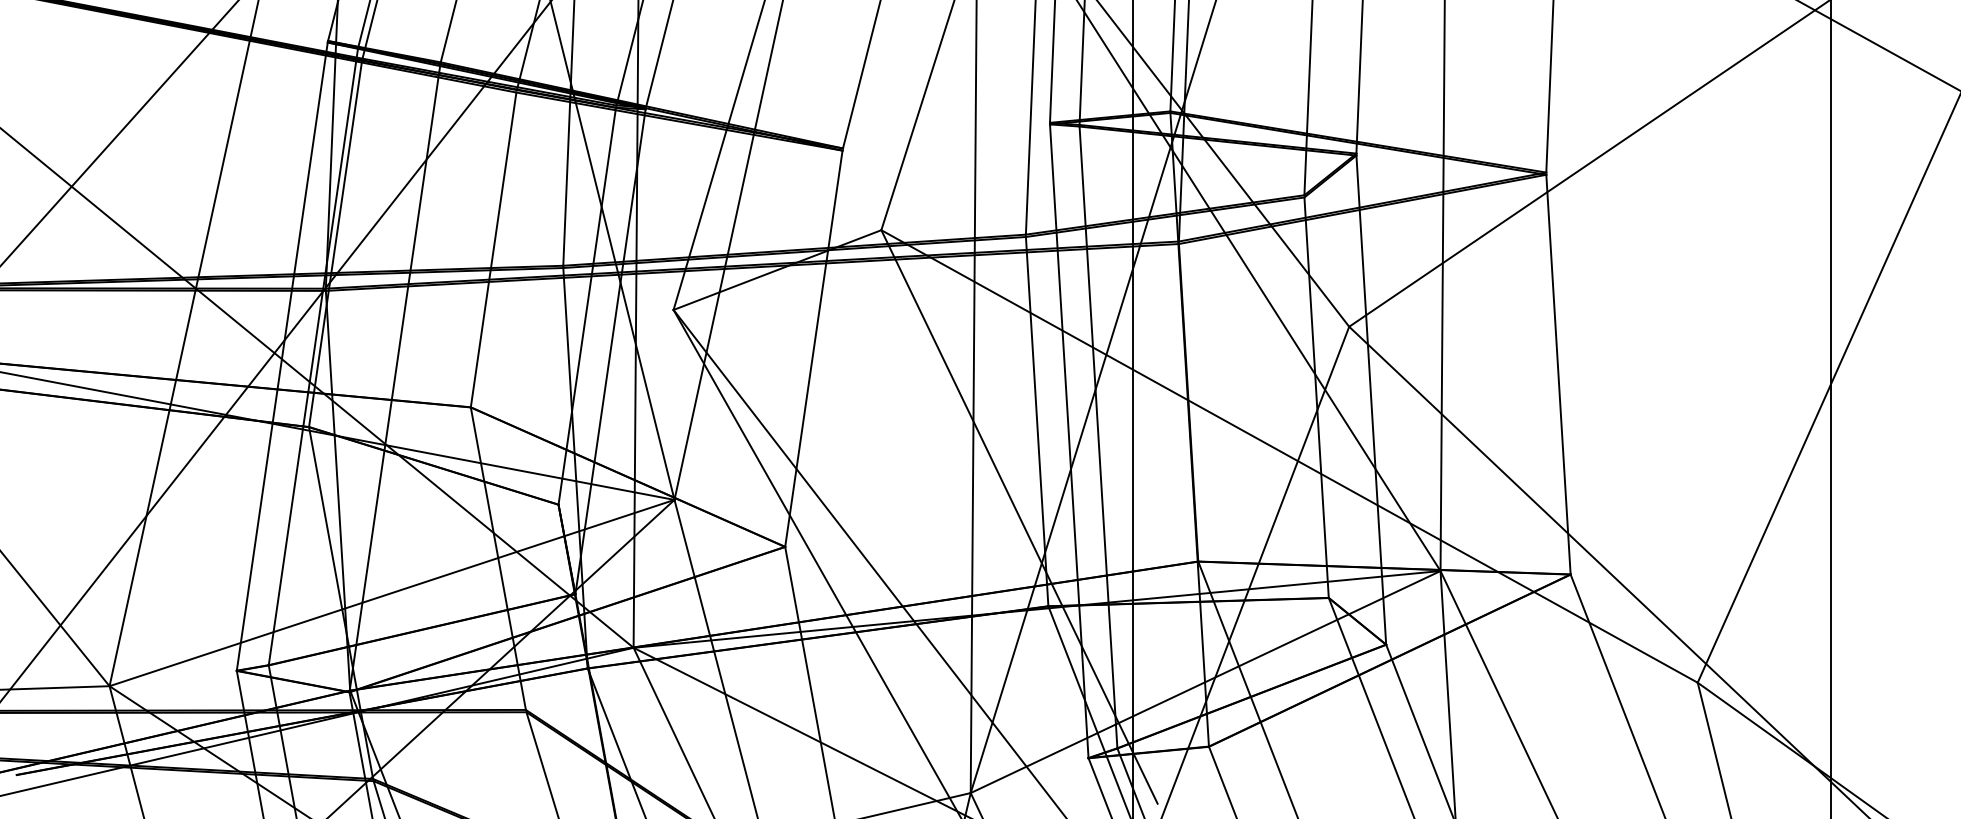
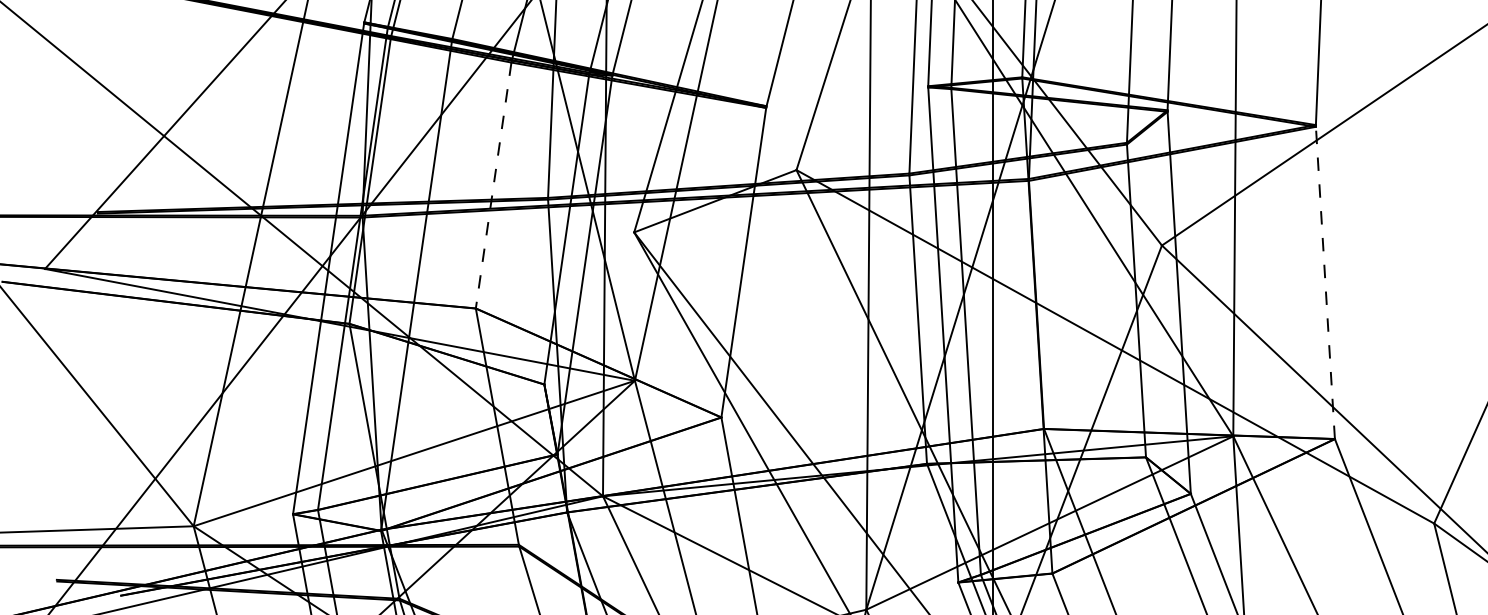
line: (493, 250) -> (493, 185), solid -> dashed
line: (1558, 374) -> (1325, 282), solid -> dashed

